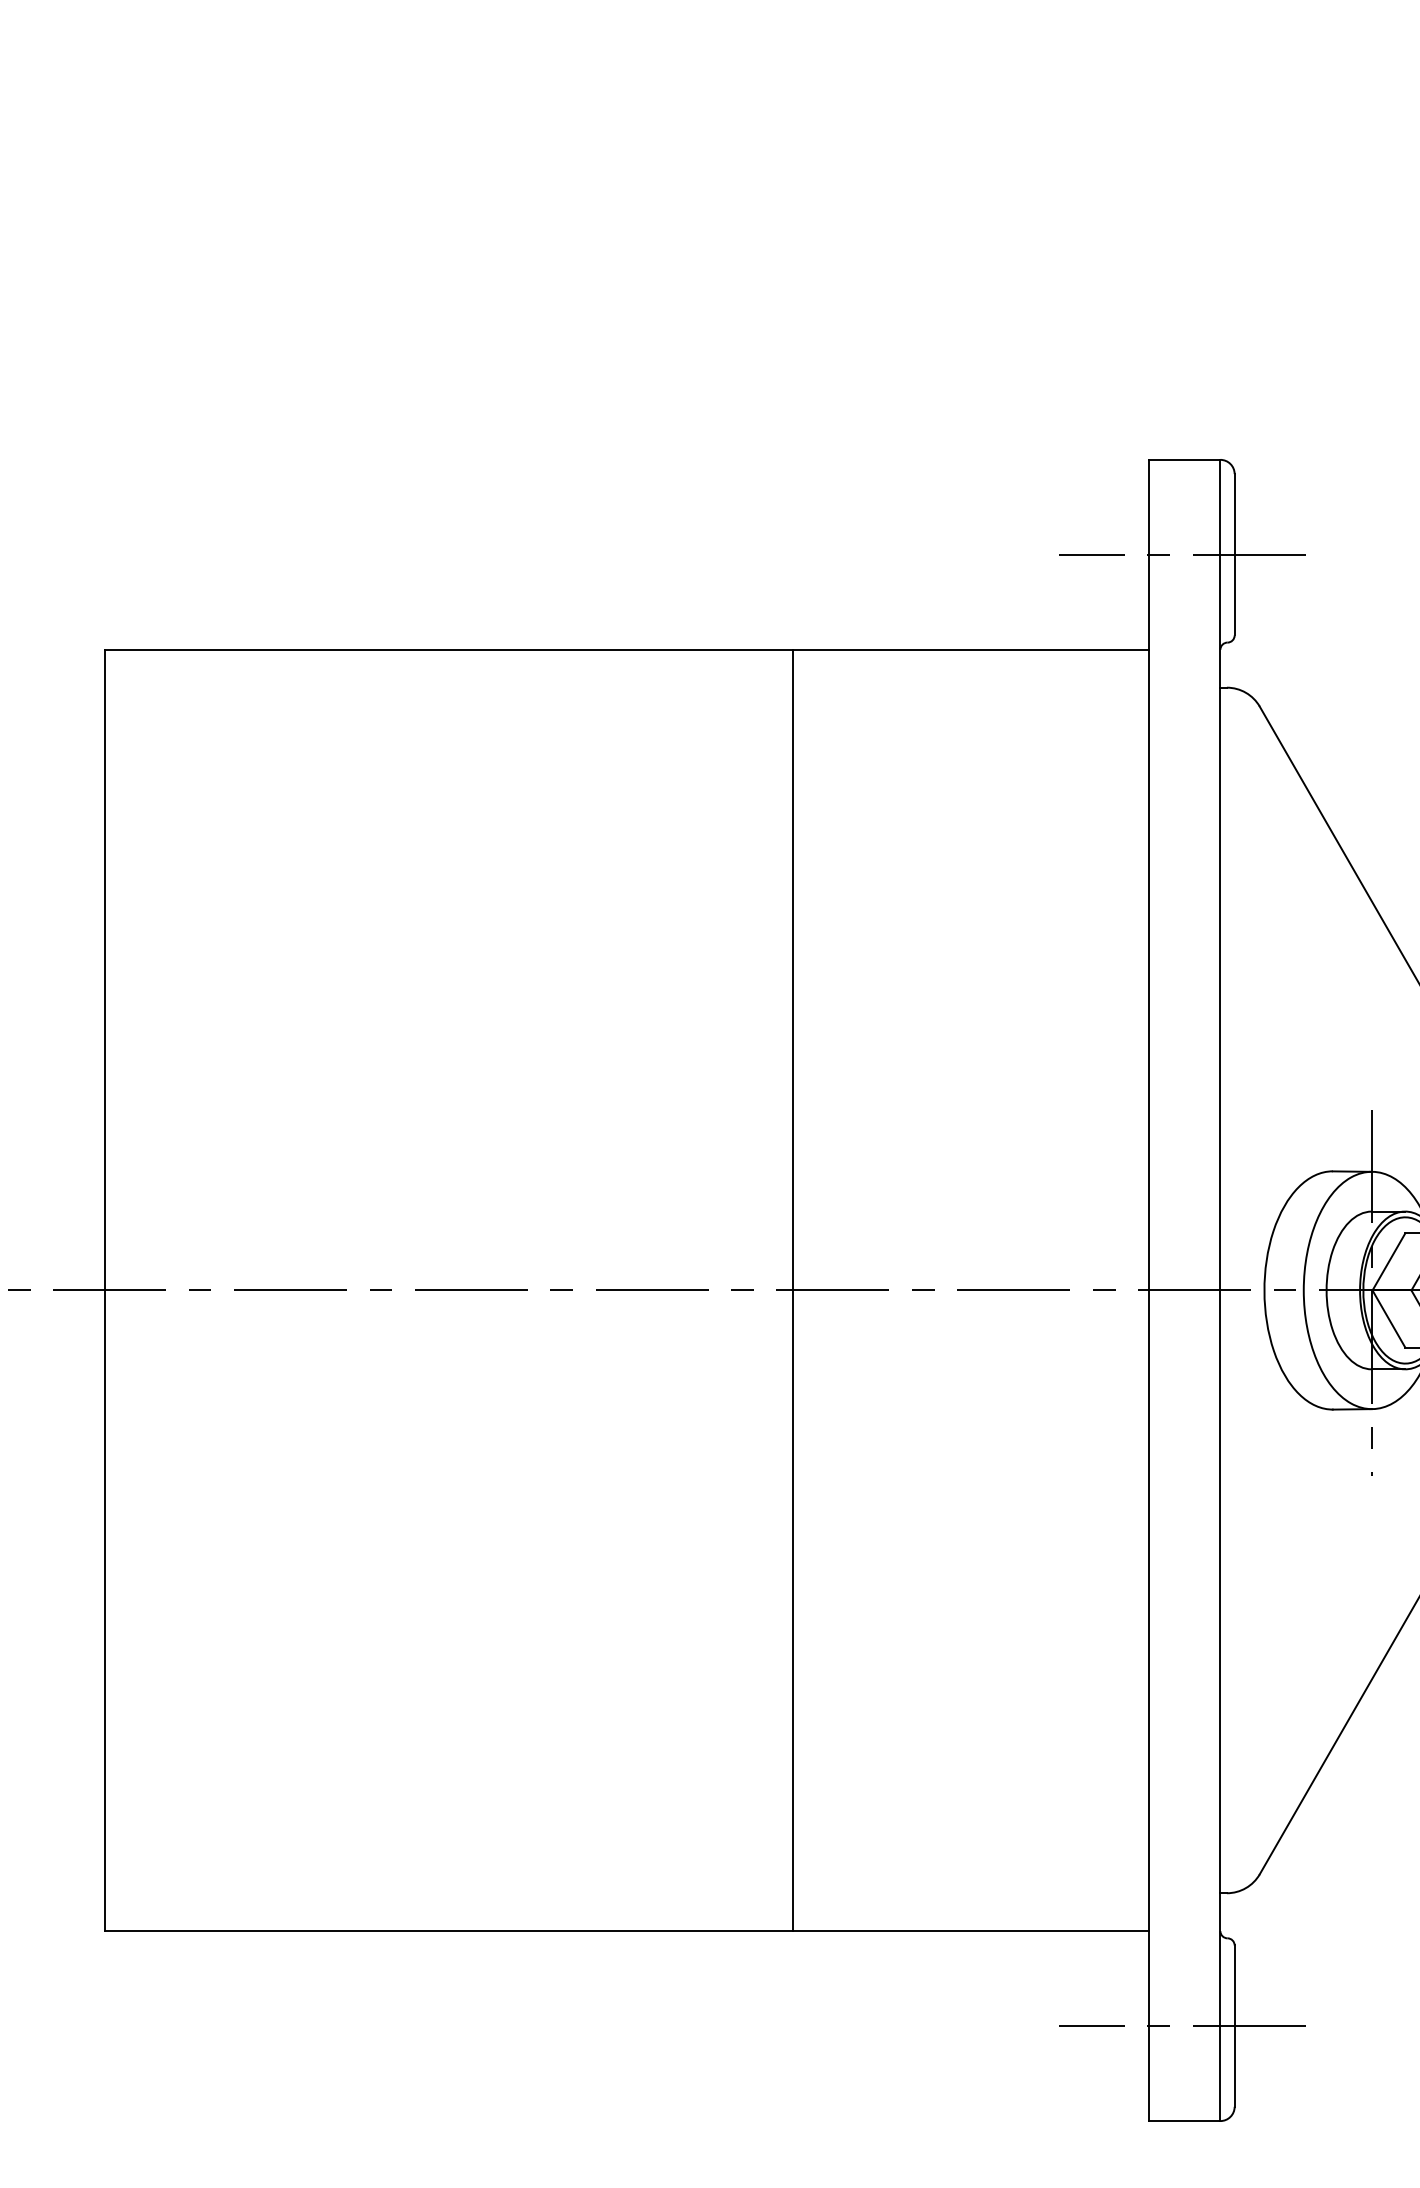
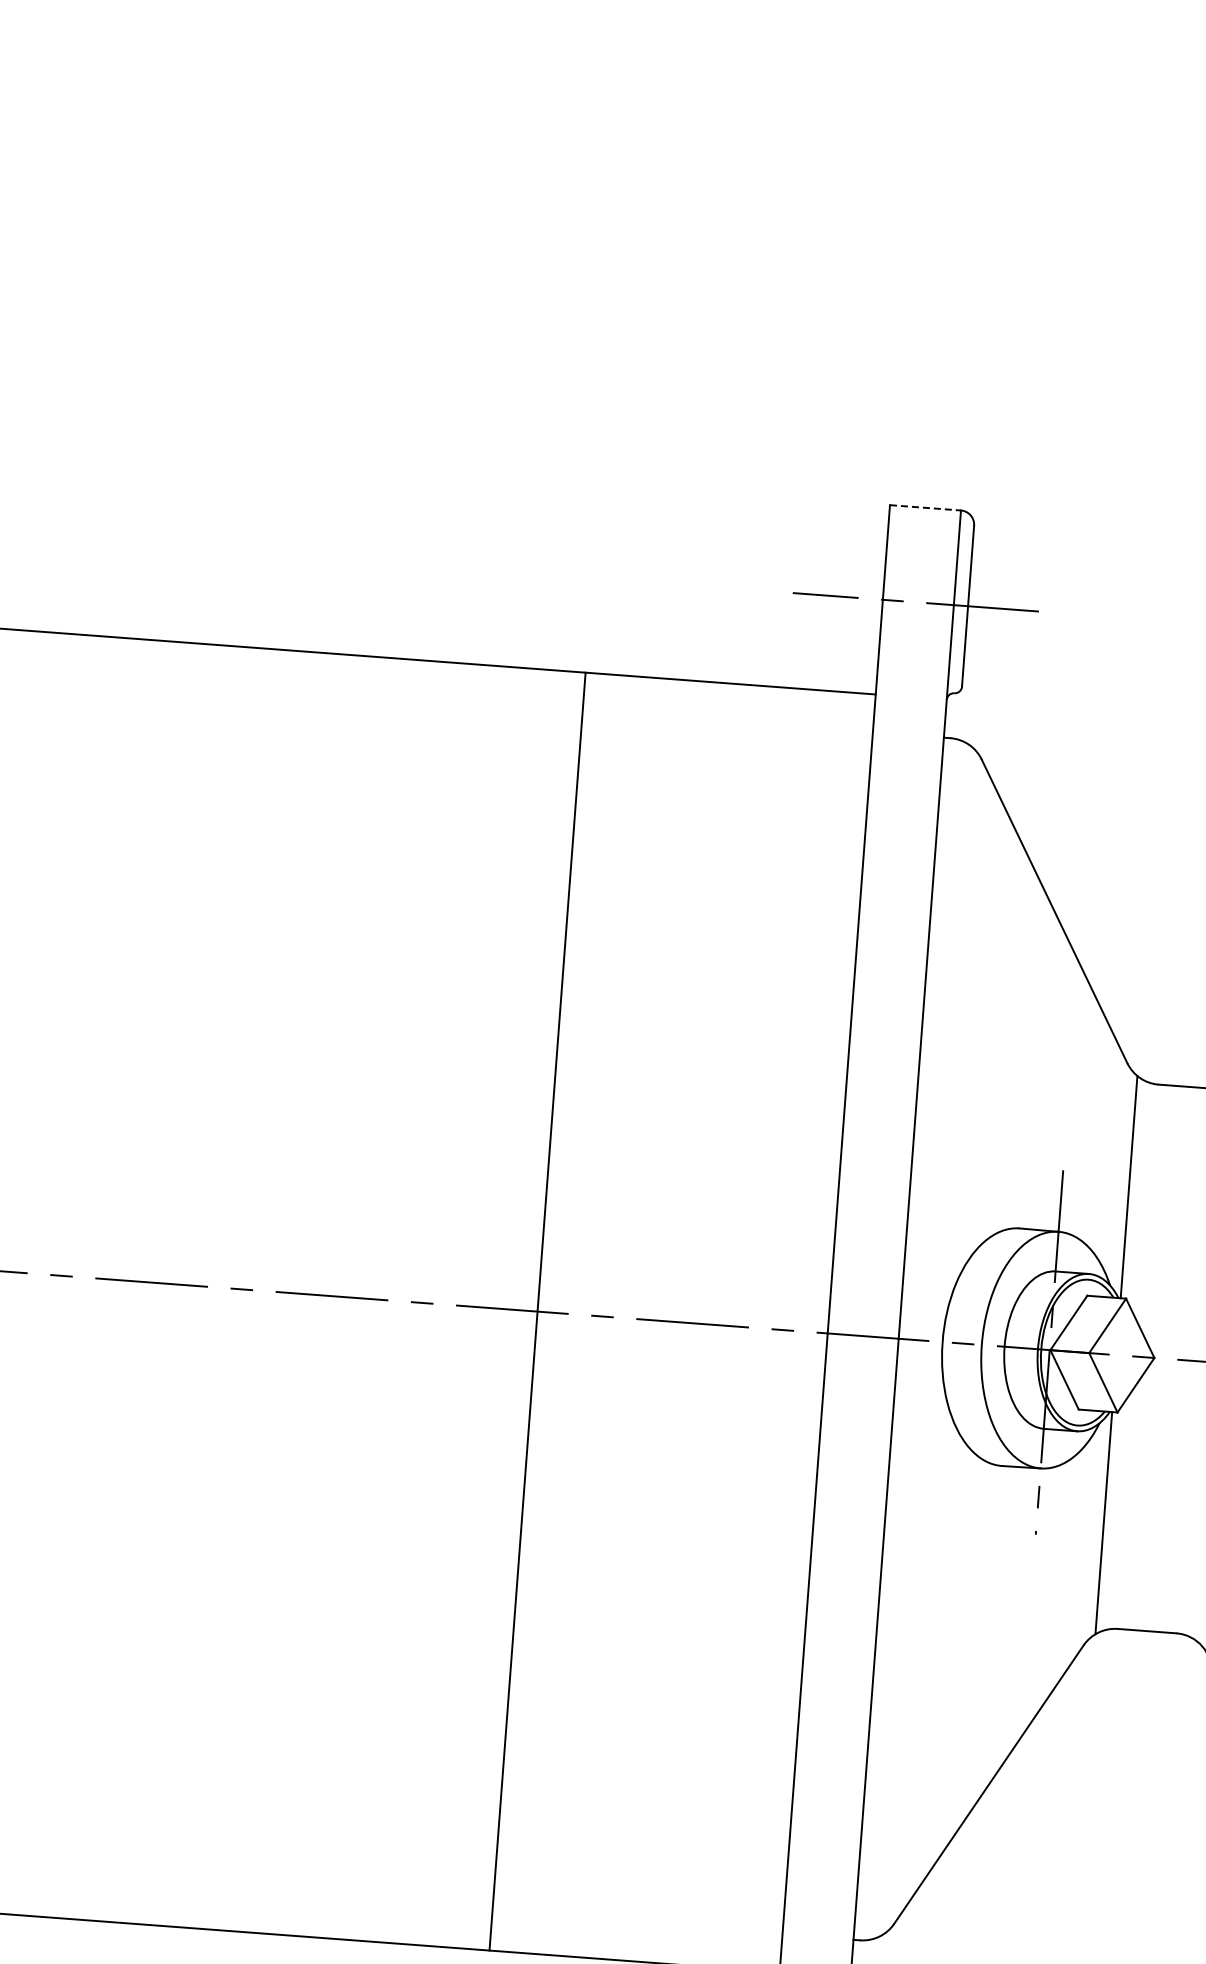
line: (1184, 459) -> (925, 507), solid -> dashed
line: (793, 1290) -> (537, 1311), moved

